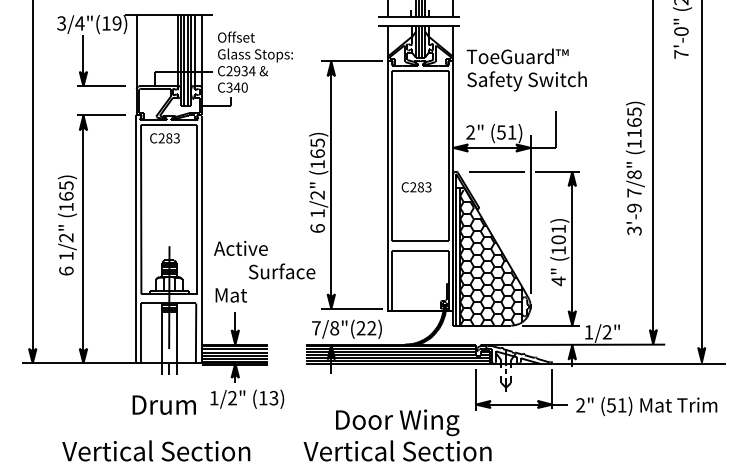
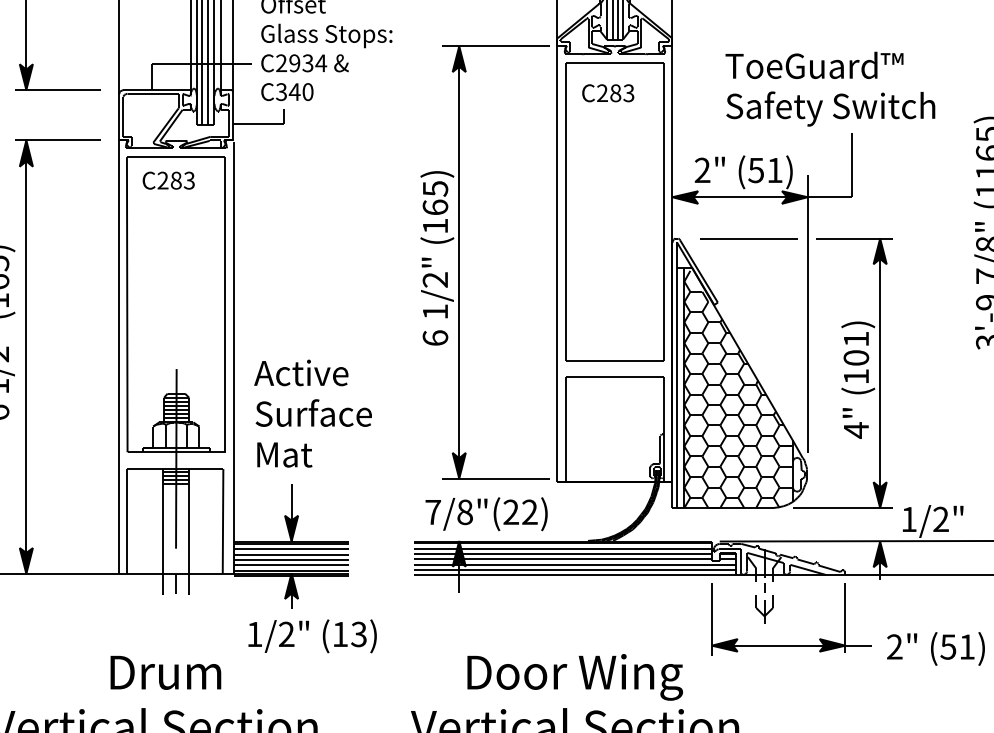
text: (526, 69) -> (829, 88), moved
text: (416, 187) -> (608, 93), moved
text: (282, 271) -> (314, 413), moved
text: (163, 404) -> (164, 671), moved

